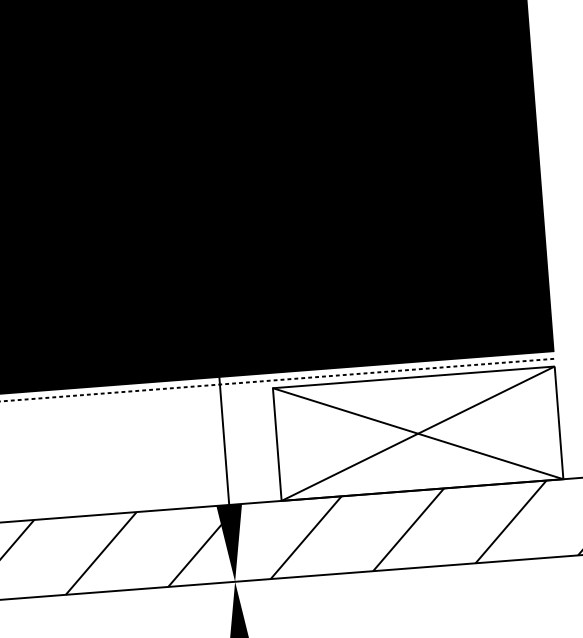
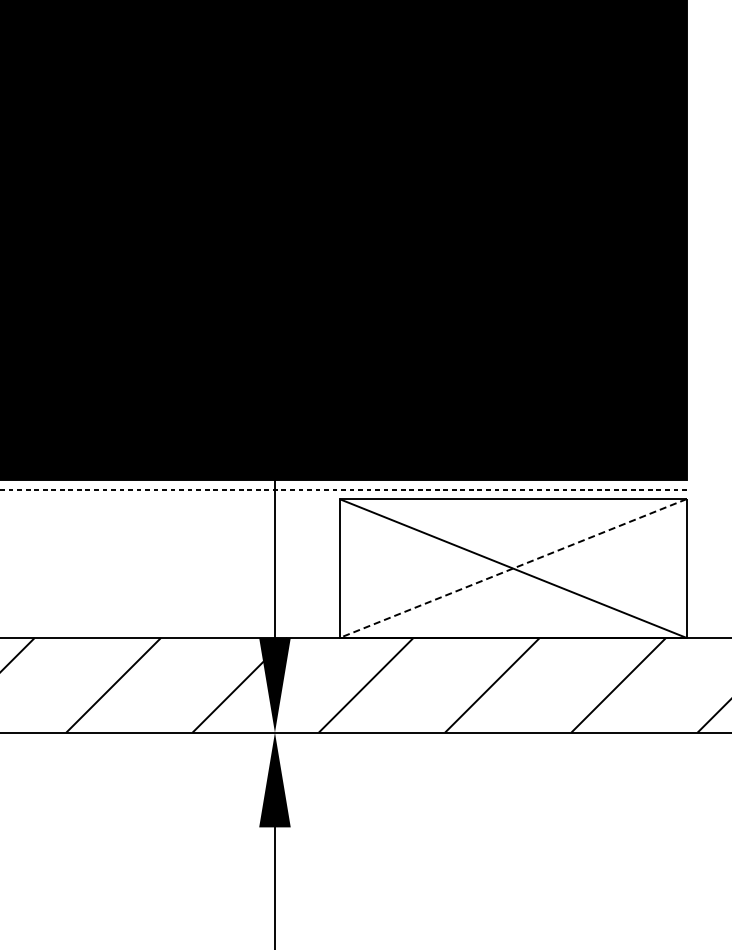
line: (418, 433) -> (513, 568), solid -> dashed

